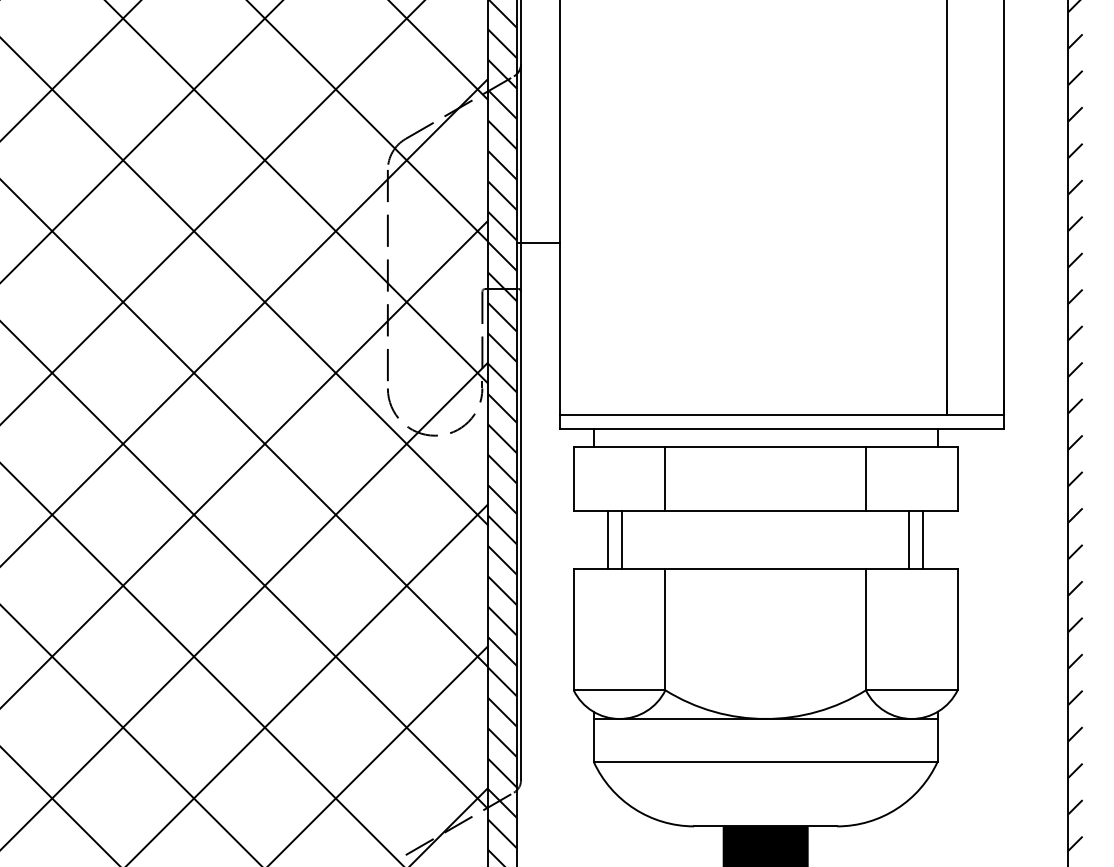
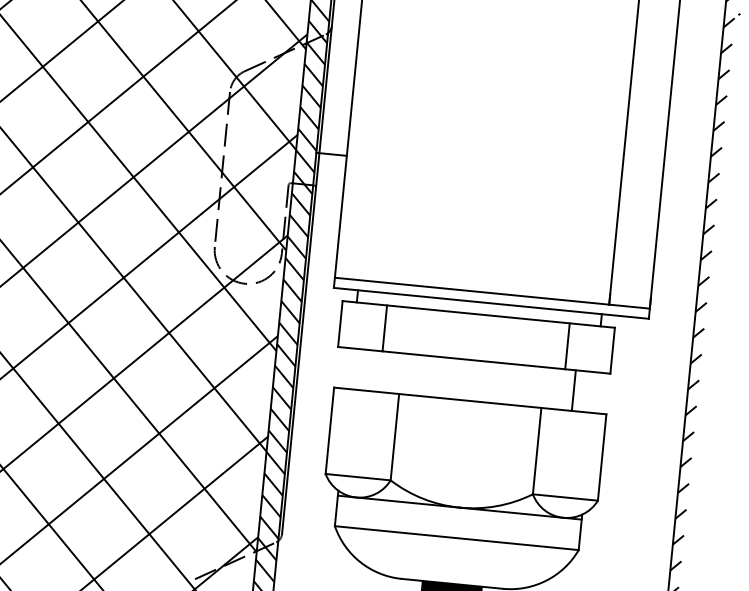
line: (665, 478) -> (384, 328), moved
line: (865, 478) -> (567, 346), moved
line: (608, 539) -> (360, 369), removed
line: (622, 539) -> (370, 370), removed
line: (923, 539) -> (584, 391), removed

